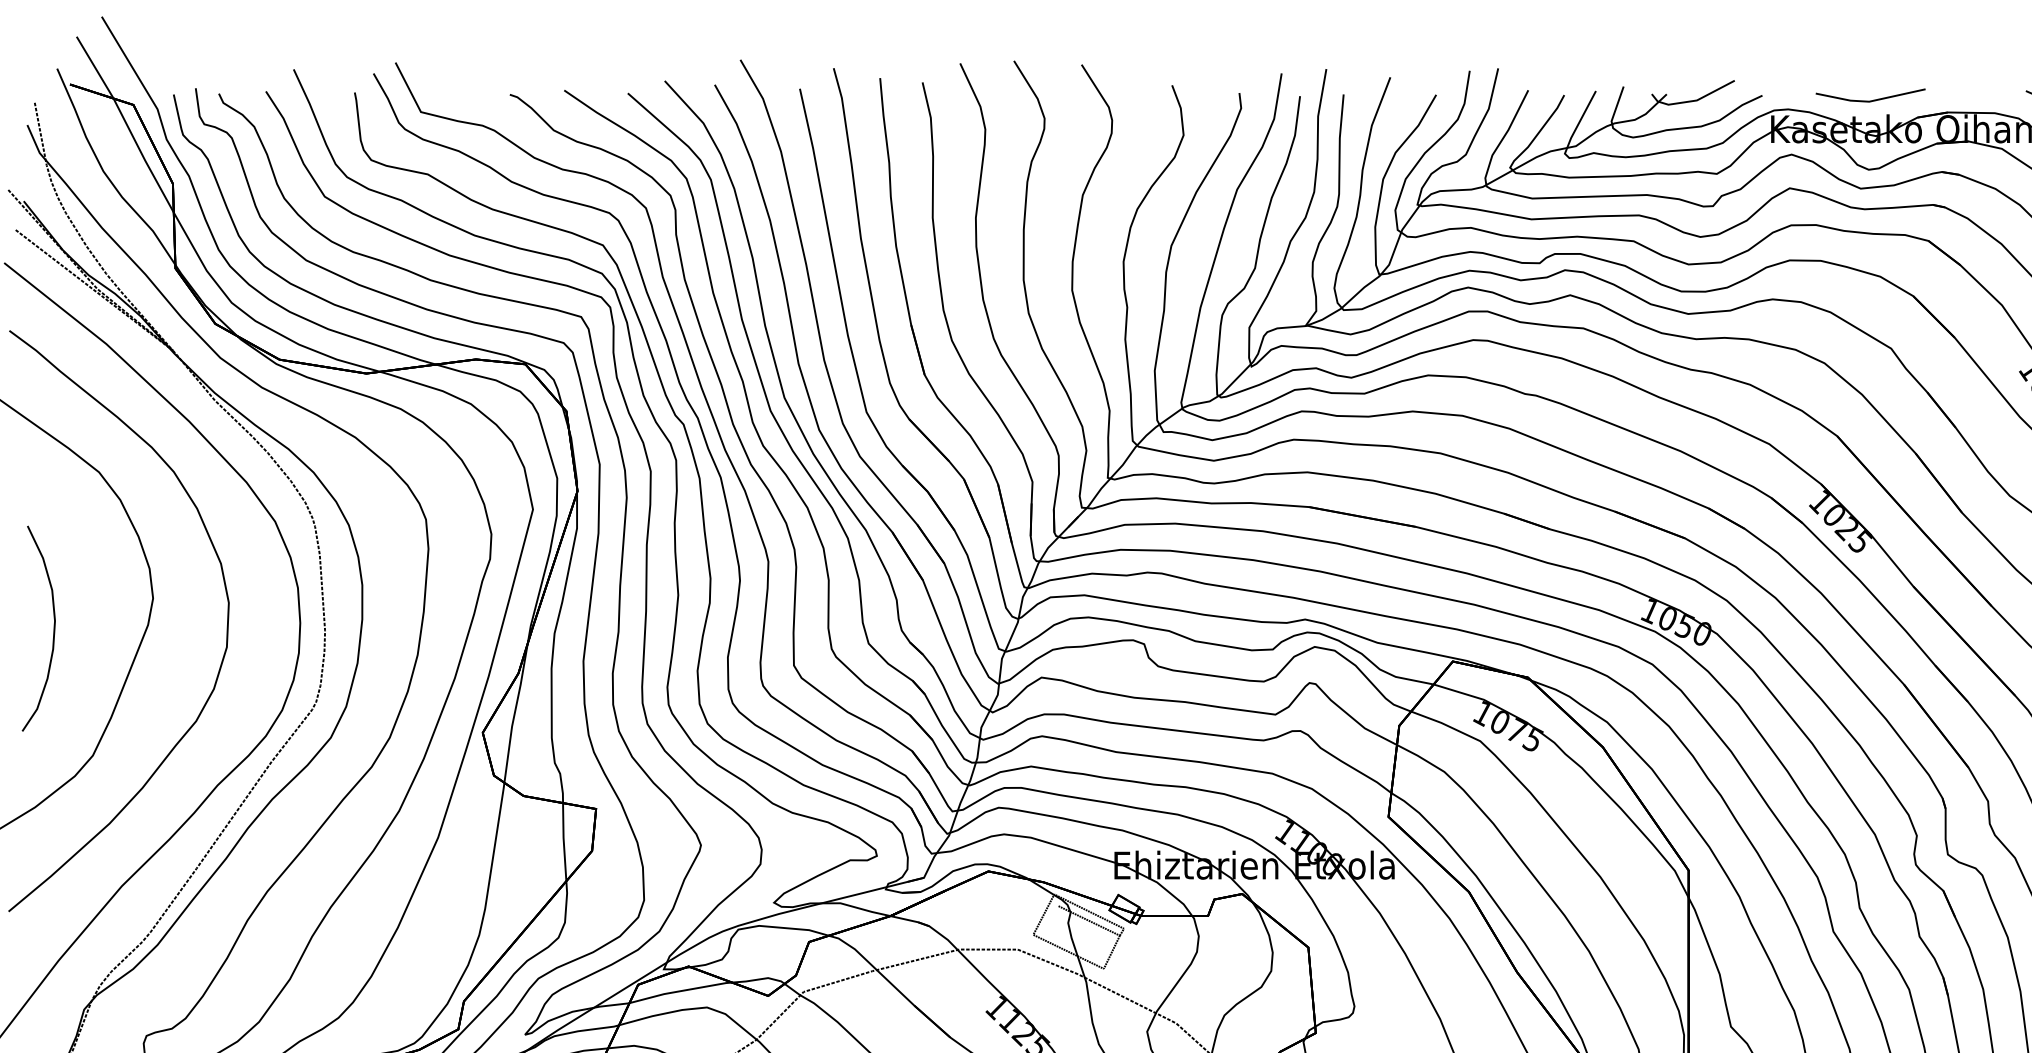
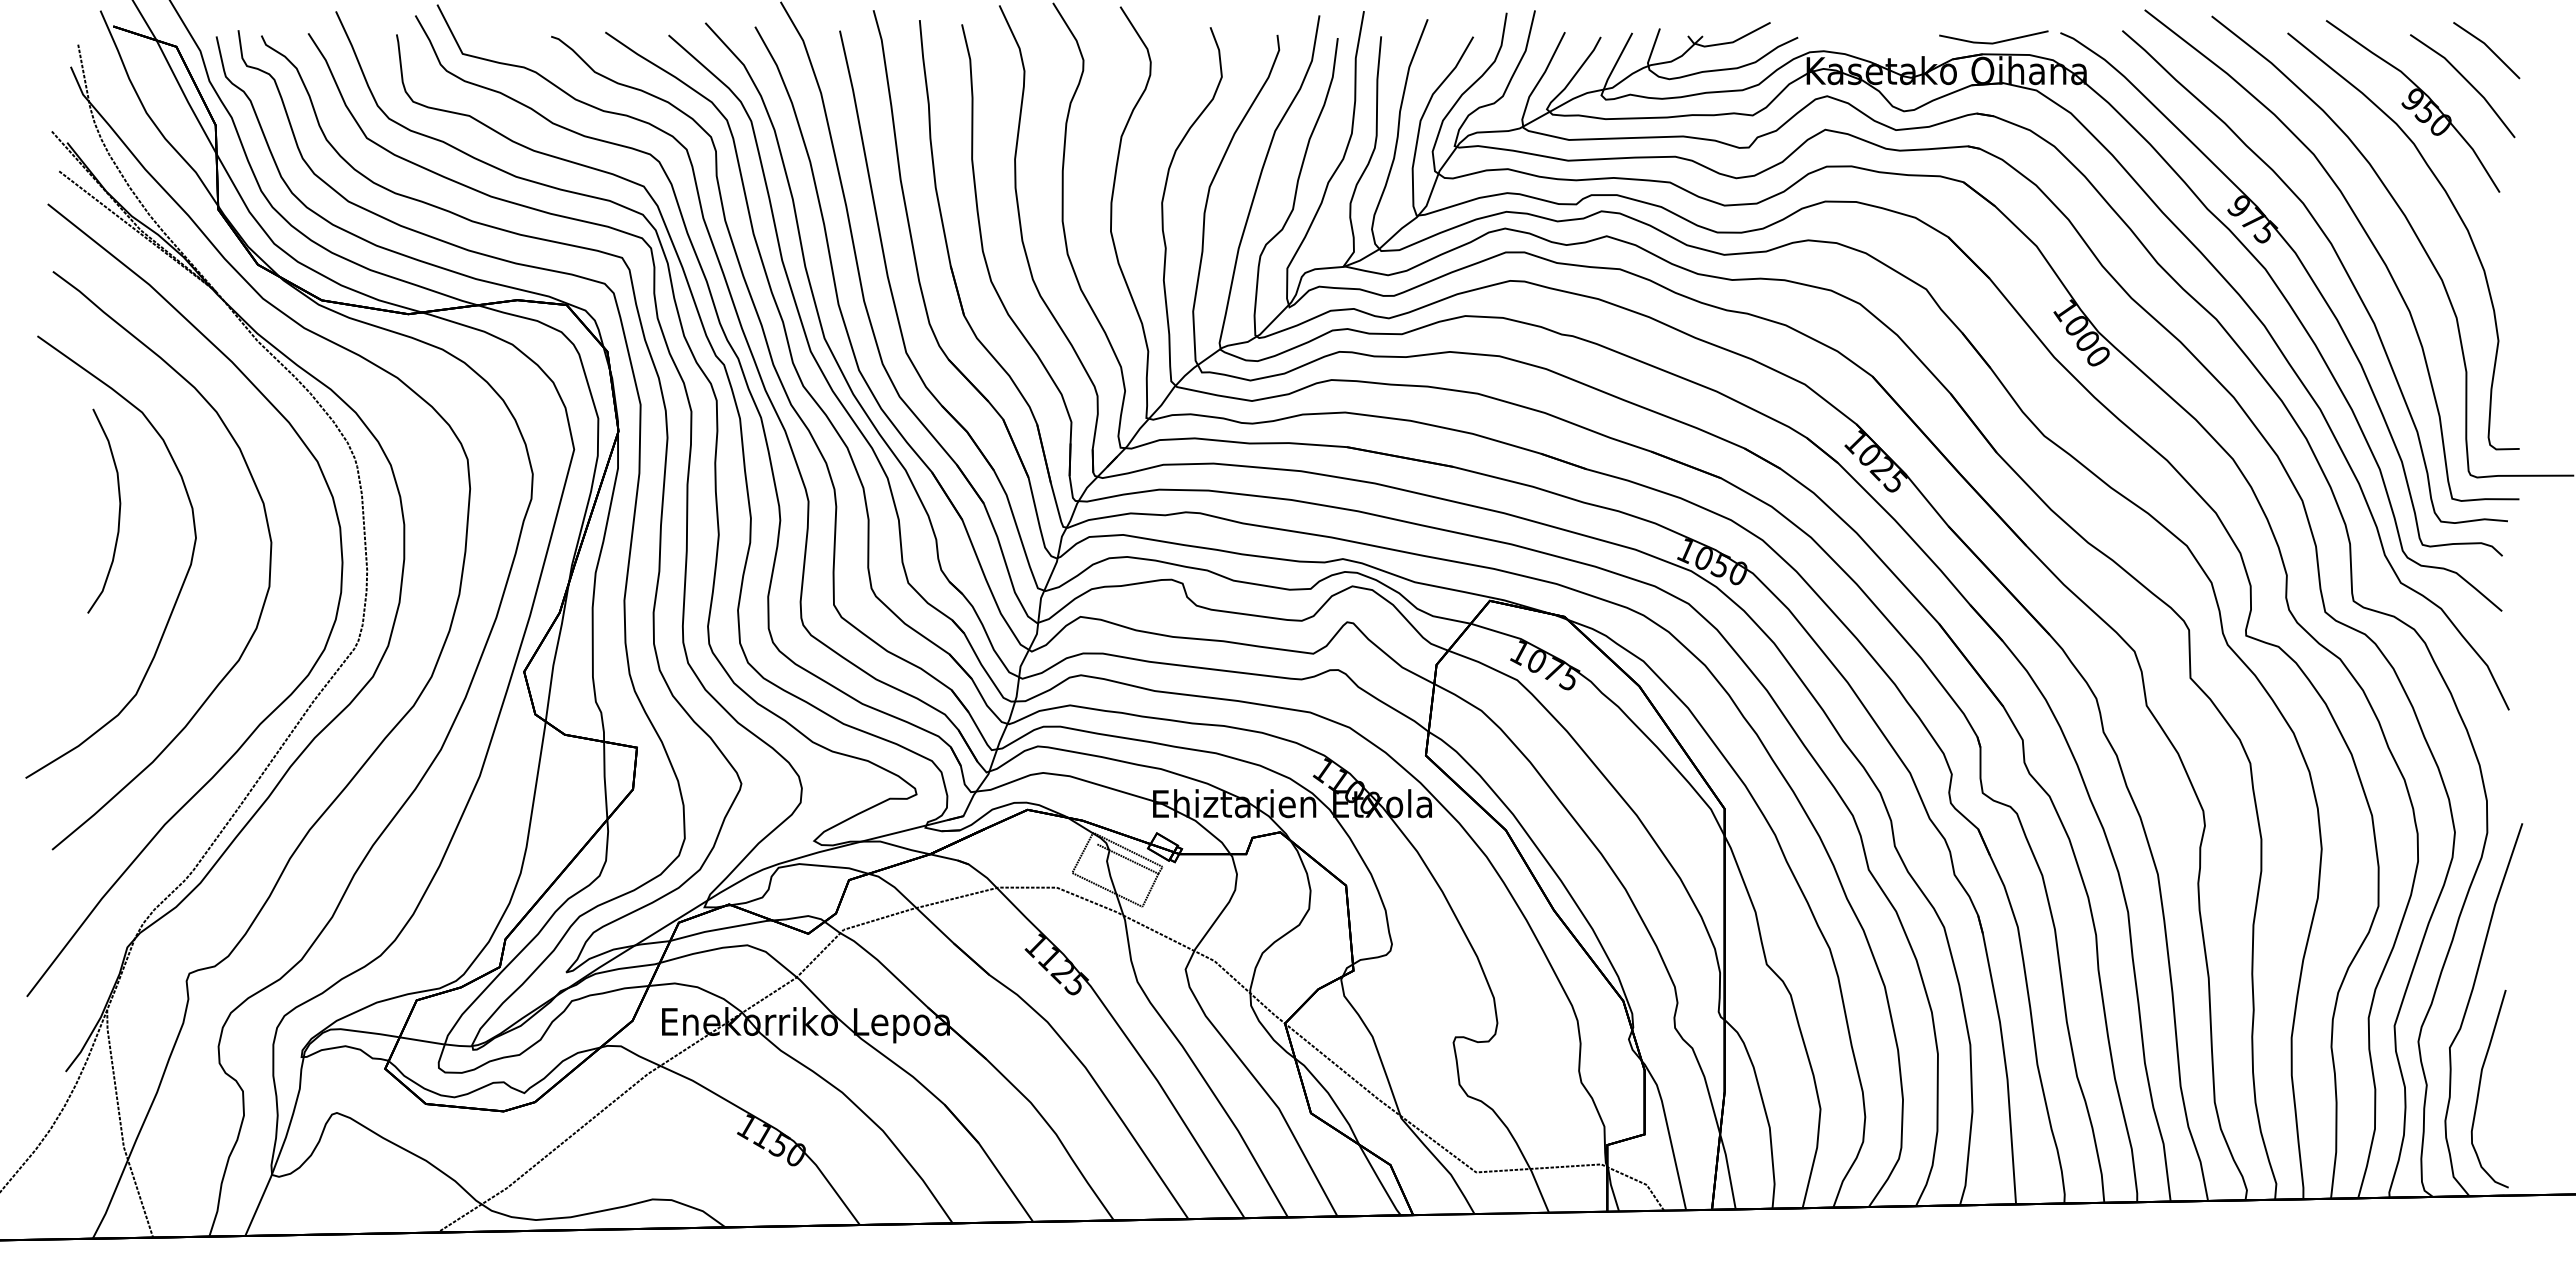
line: (1873, 99) -> (1996, 41), moved
curve: (53, 628) -> (118, 511), moved

